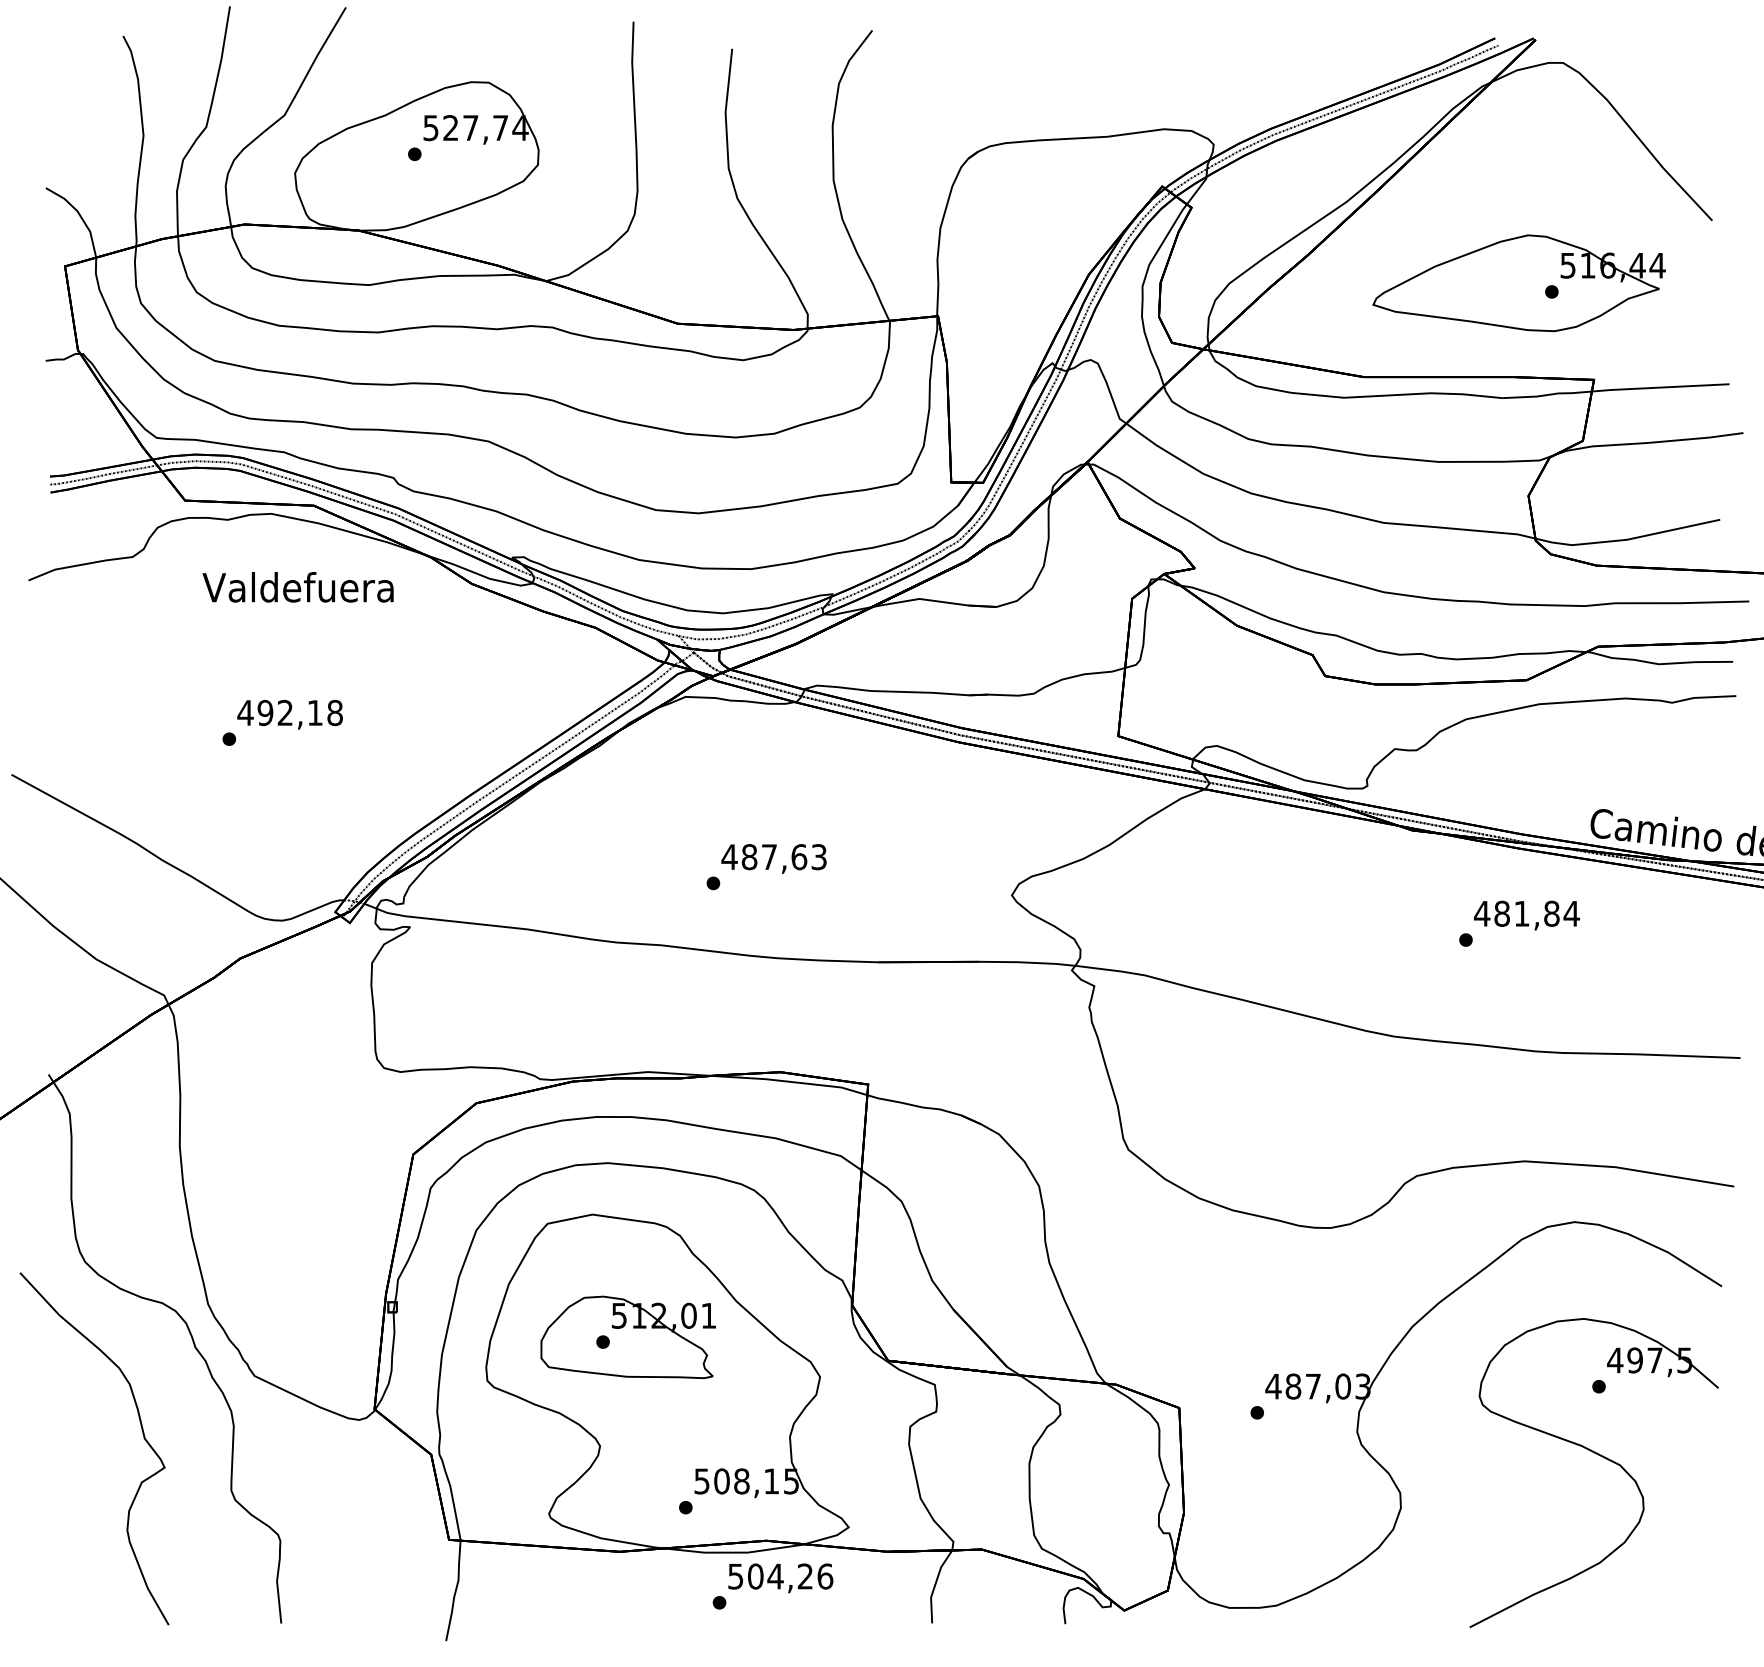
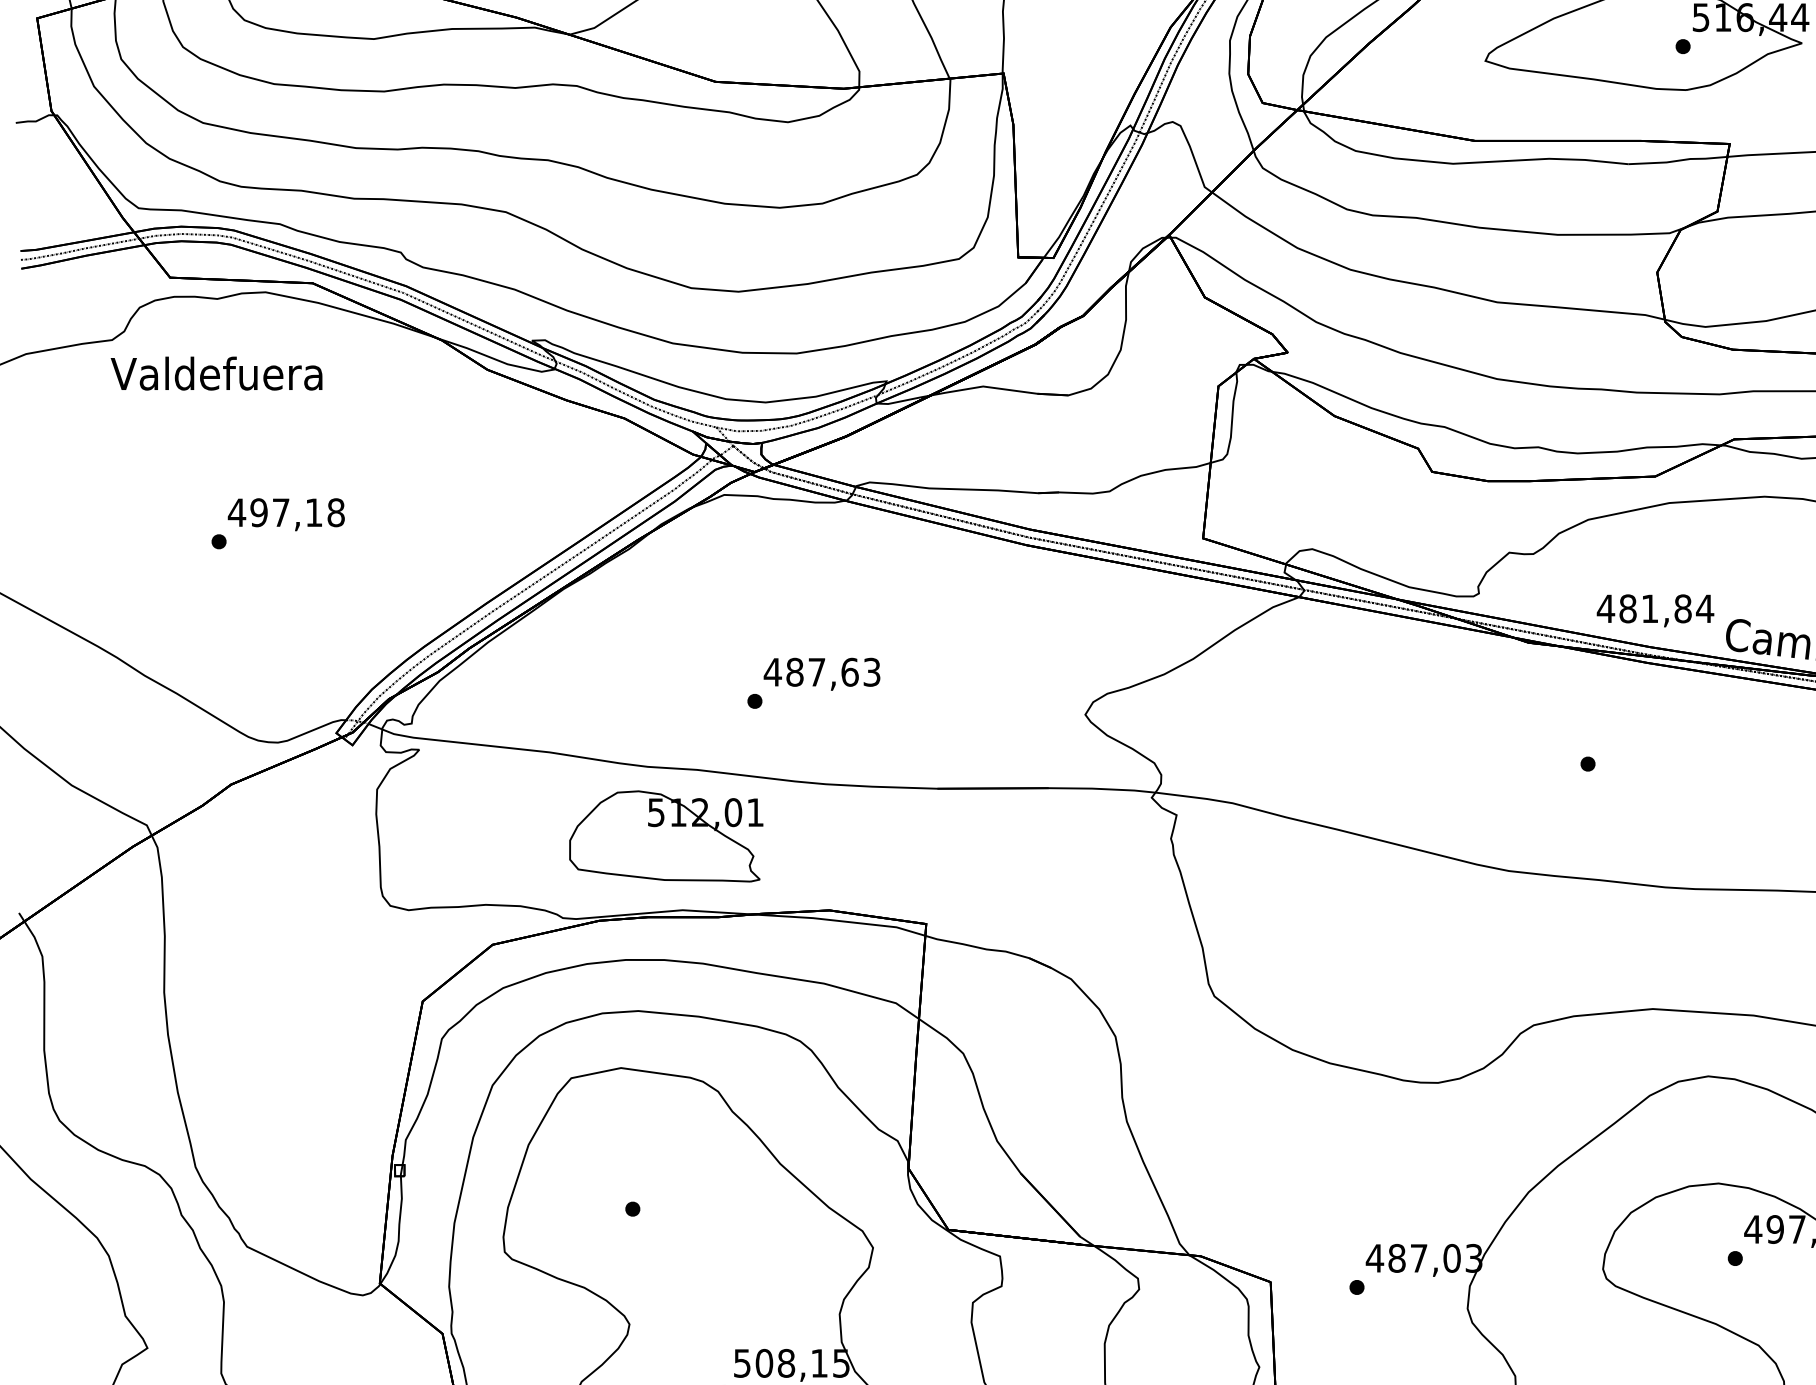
text: (297, 587) -> (215, 373), moved
text: (284, 712) -> (280, 512), 492,18 -> 497,18
text: (1526, 915) -> (1655, 610), moved
part: (627, 1337) -> (665, 836), moved

